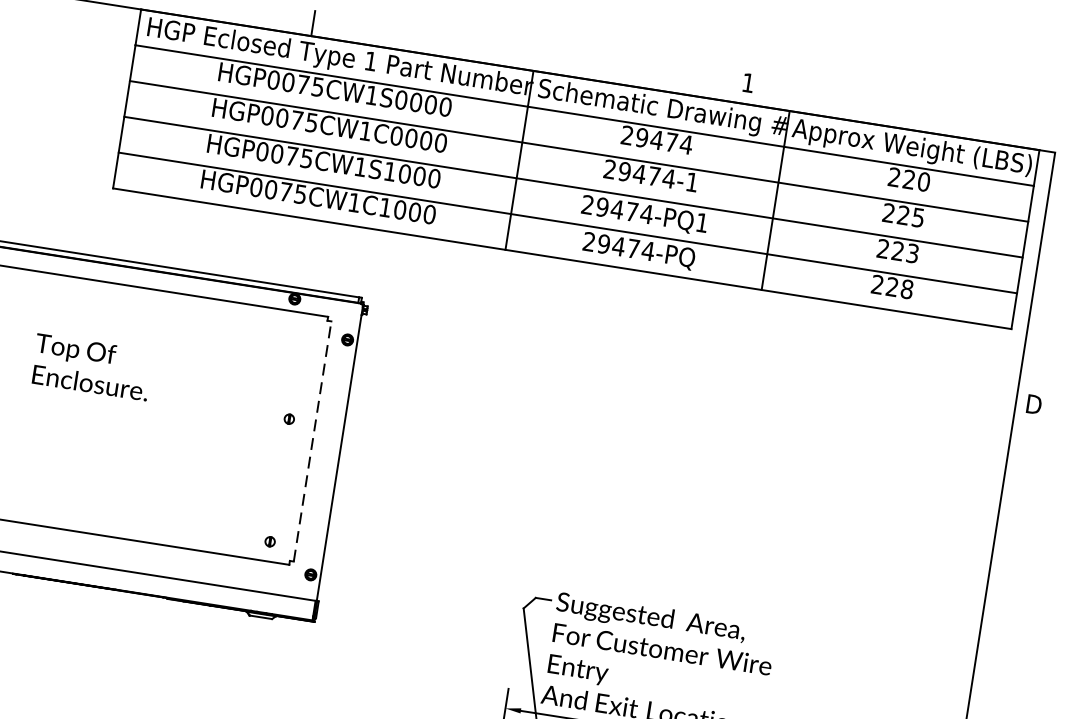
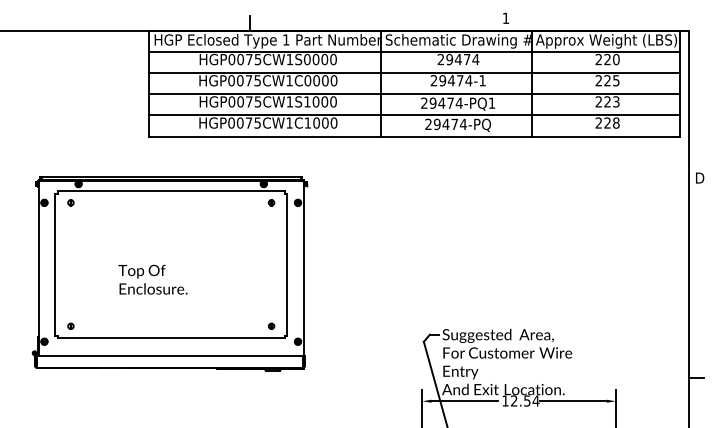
text: (91, 366) -> (152, 279), moved
part: (289, 418) -> (271, 202), moved
line: (311, 441) -> (286, 264), dashed -> solid

